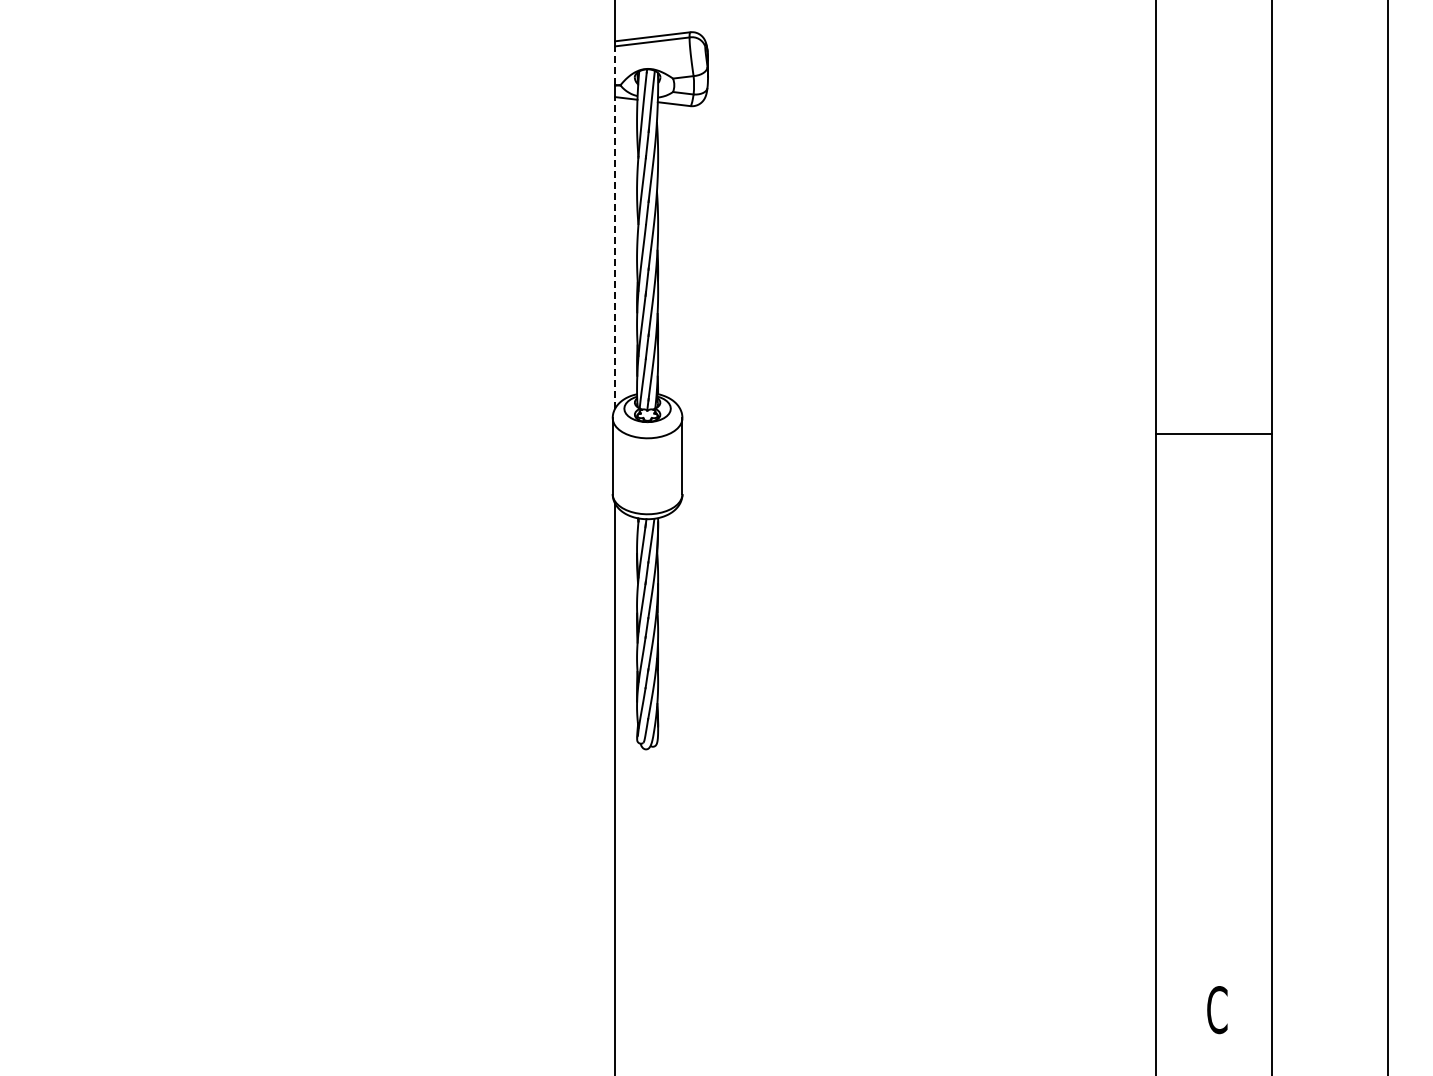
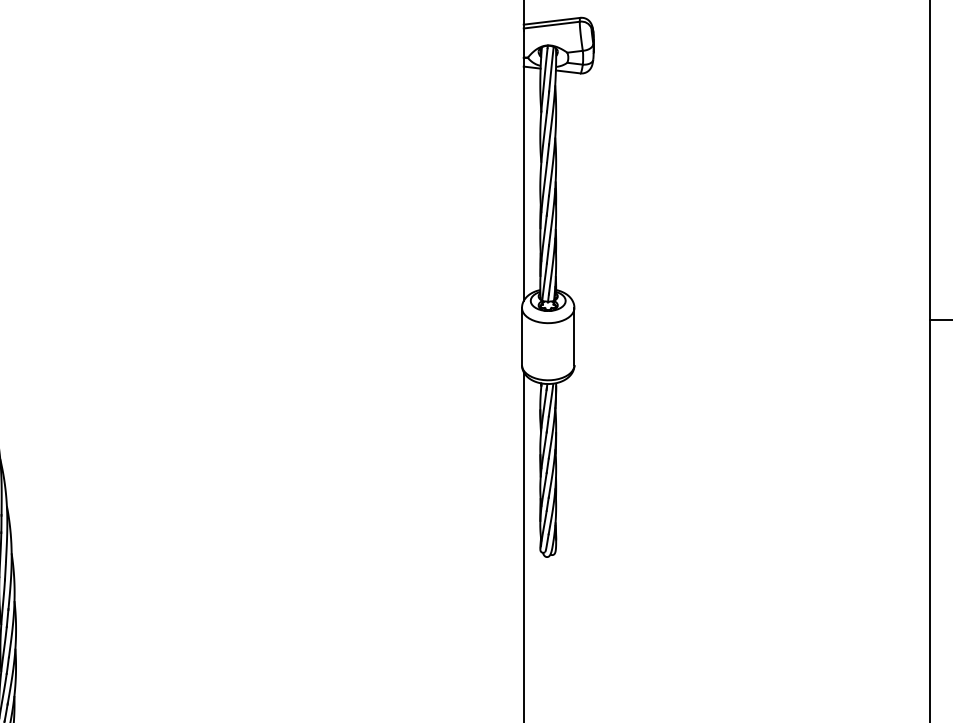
line: (615, 67) -> (524, 44), dashed -> solid
line: (615, 252) -> (524, 183), dashed -> solid

